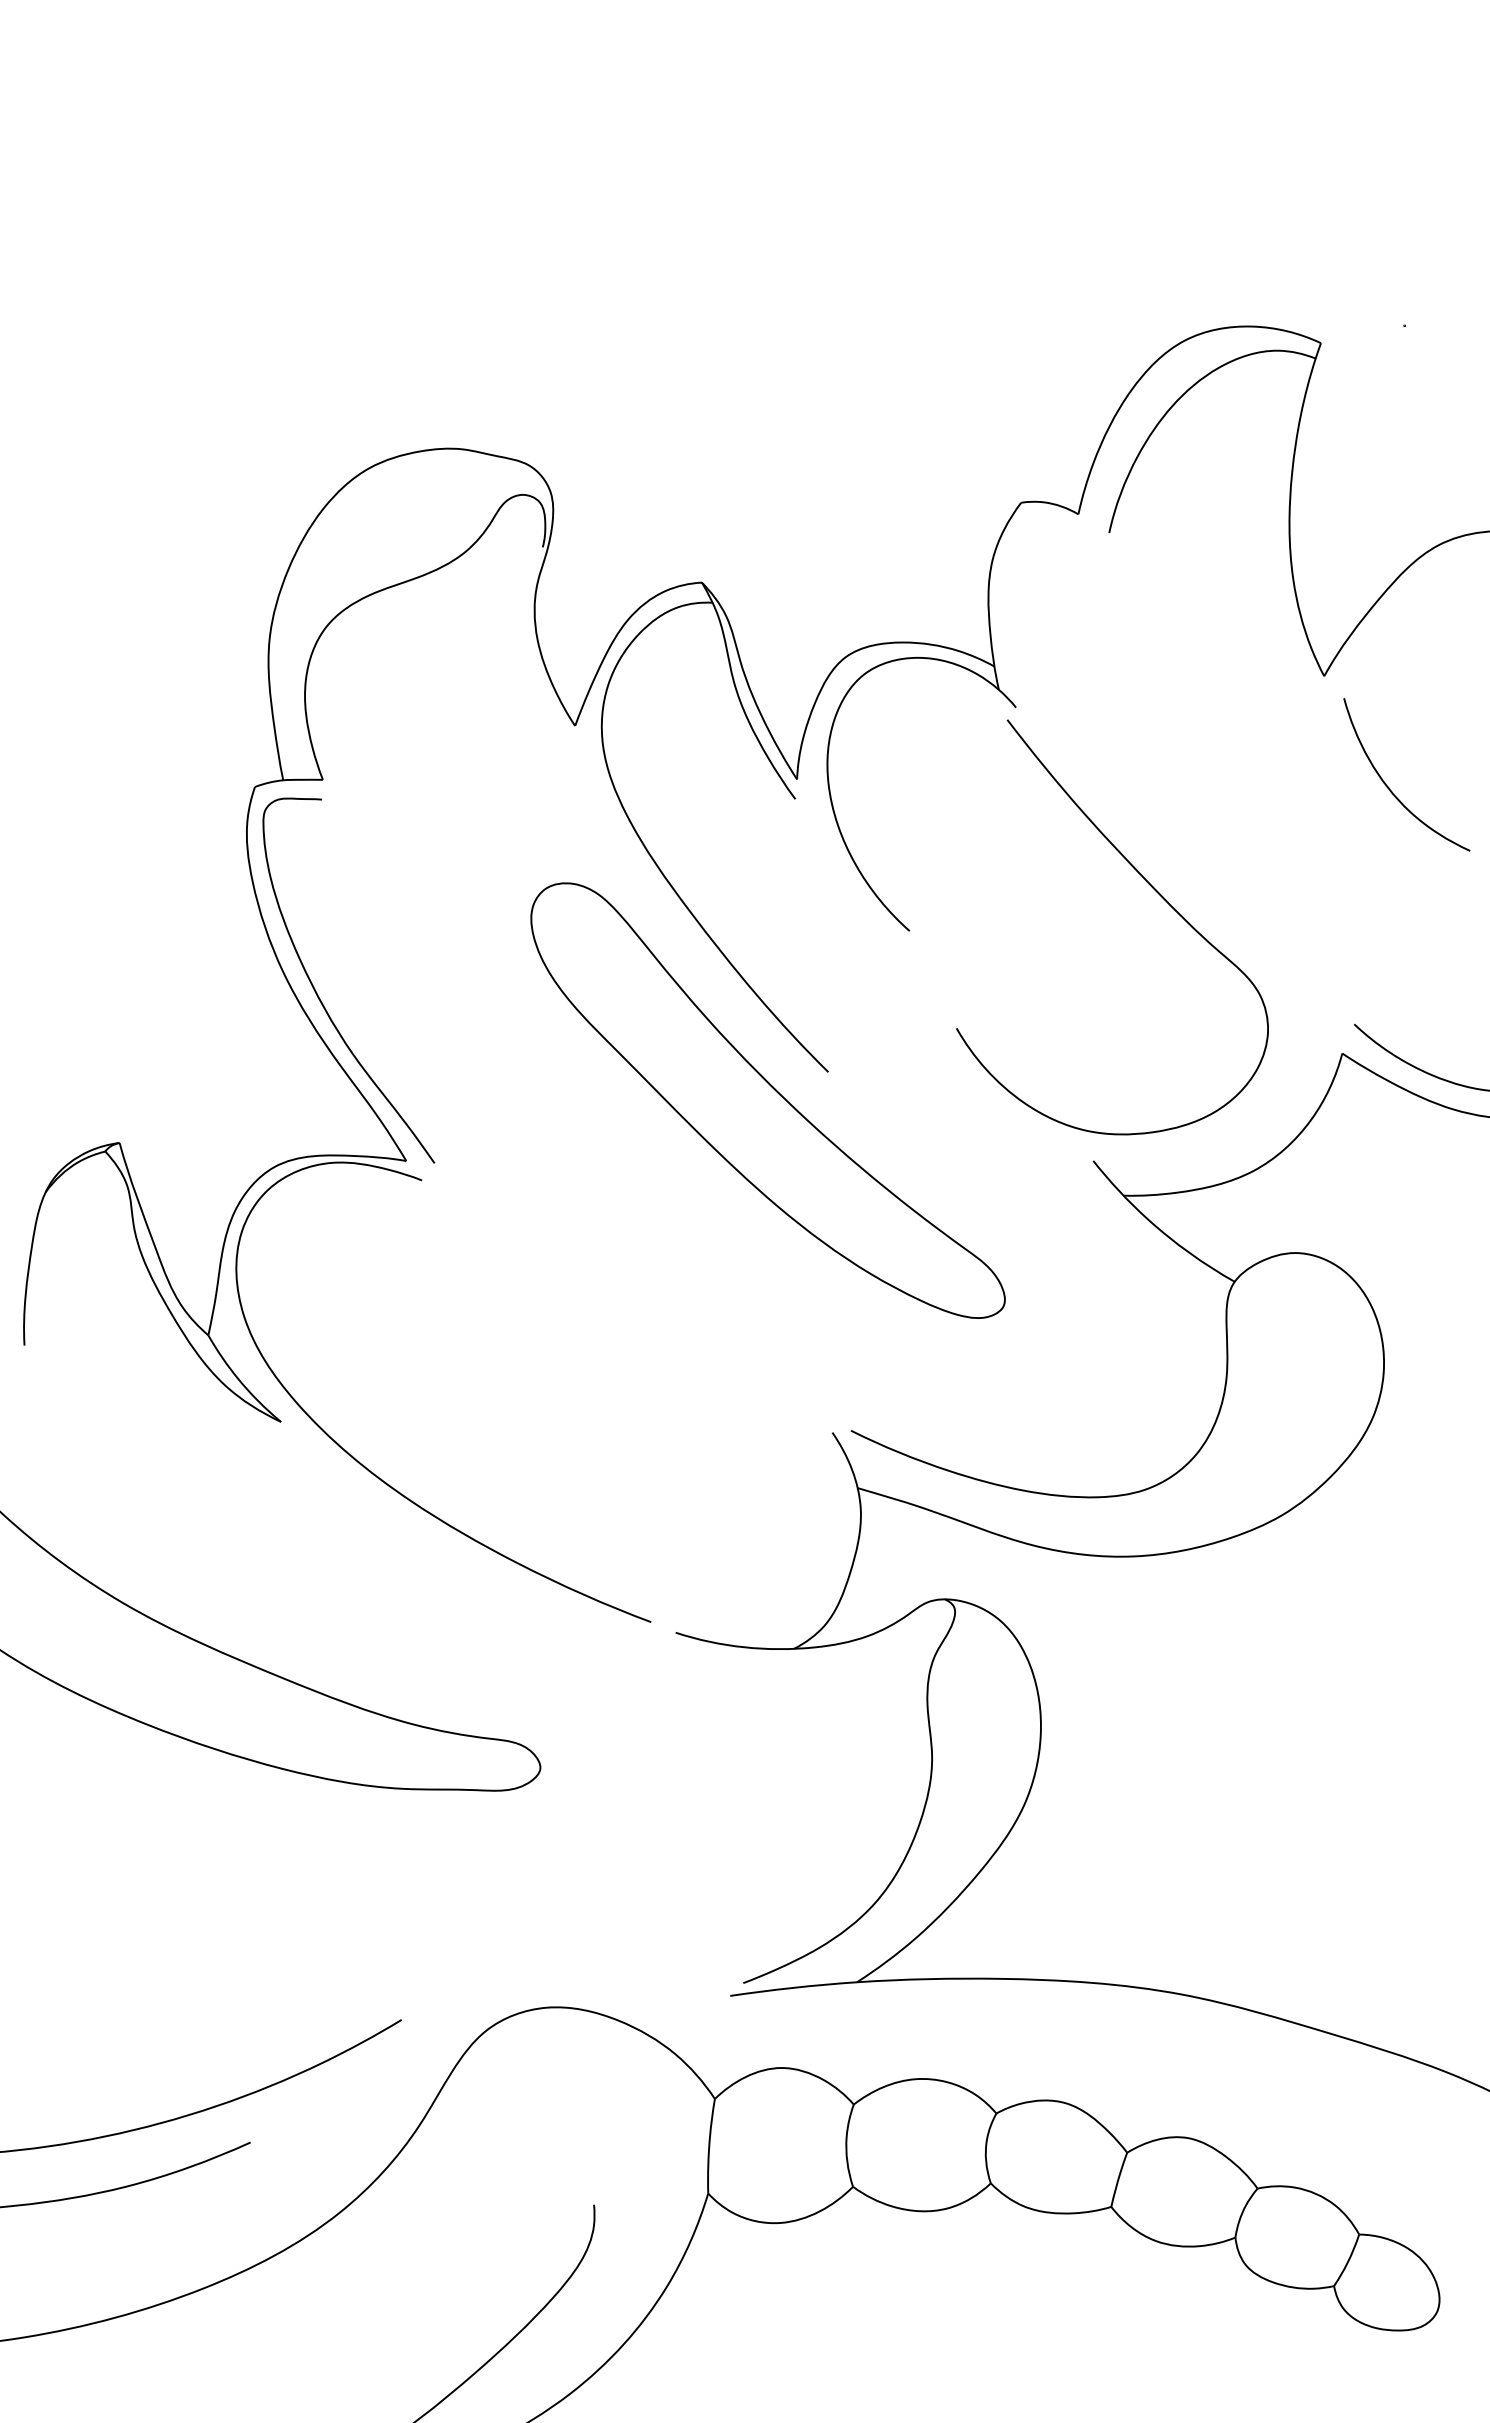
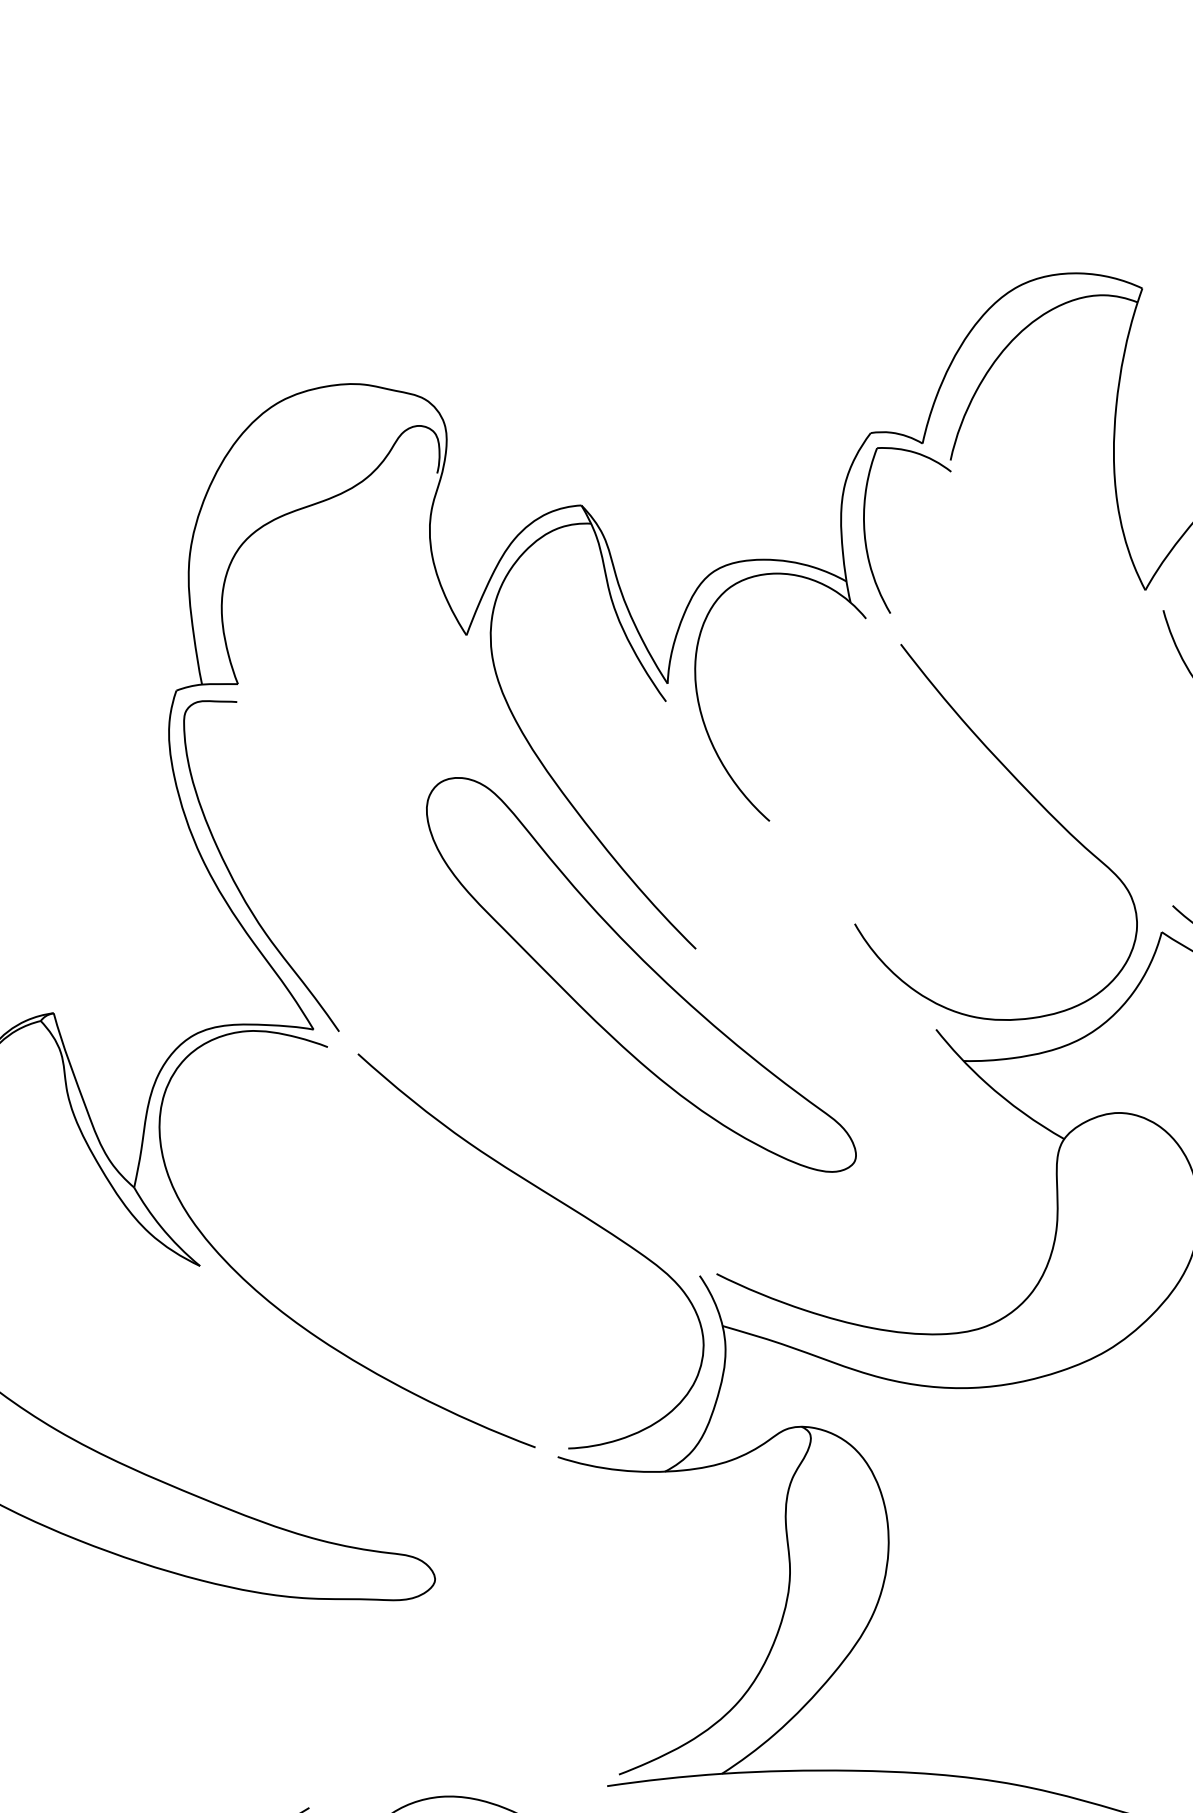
part: (1015, 610) -> (865, 530), added
curve: (1151, 887) -> (1031, 796), moved
curve: (677, 1351) -> (559, 1202), added

